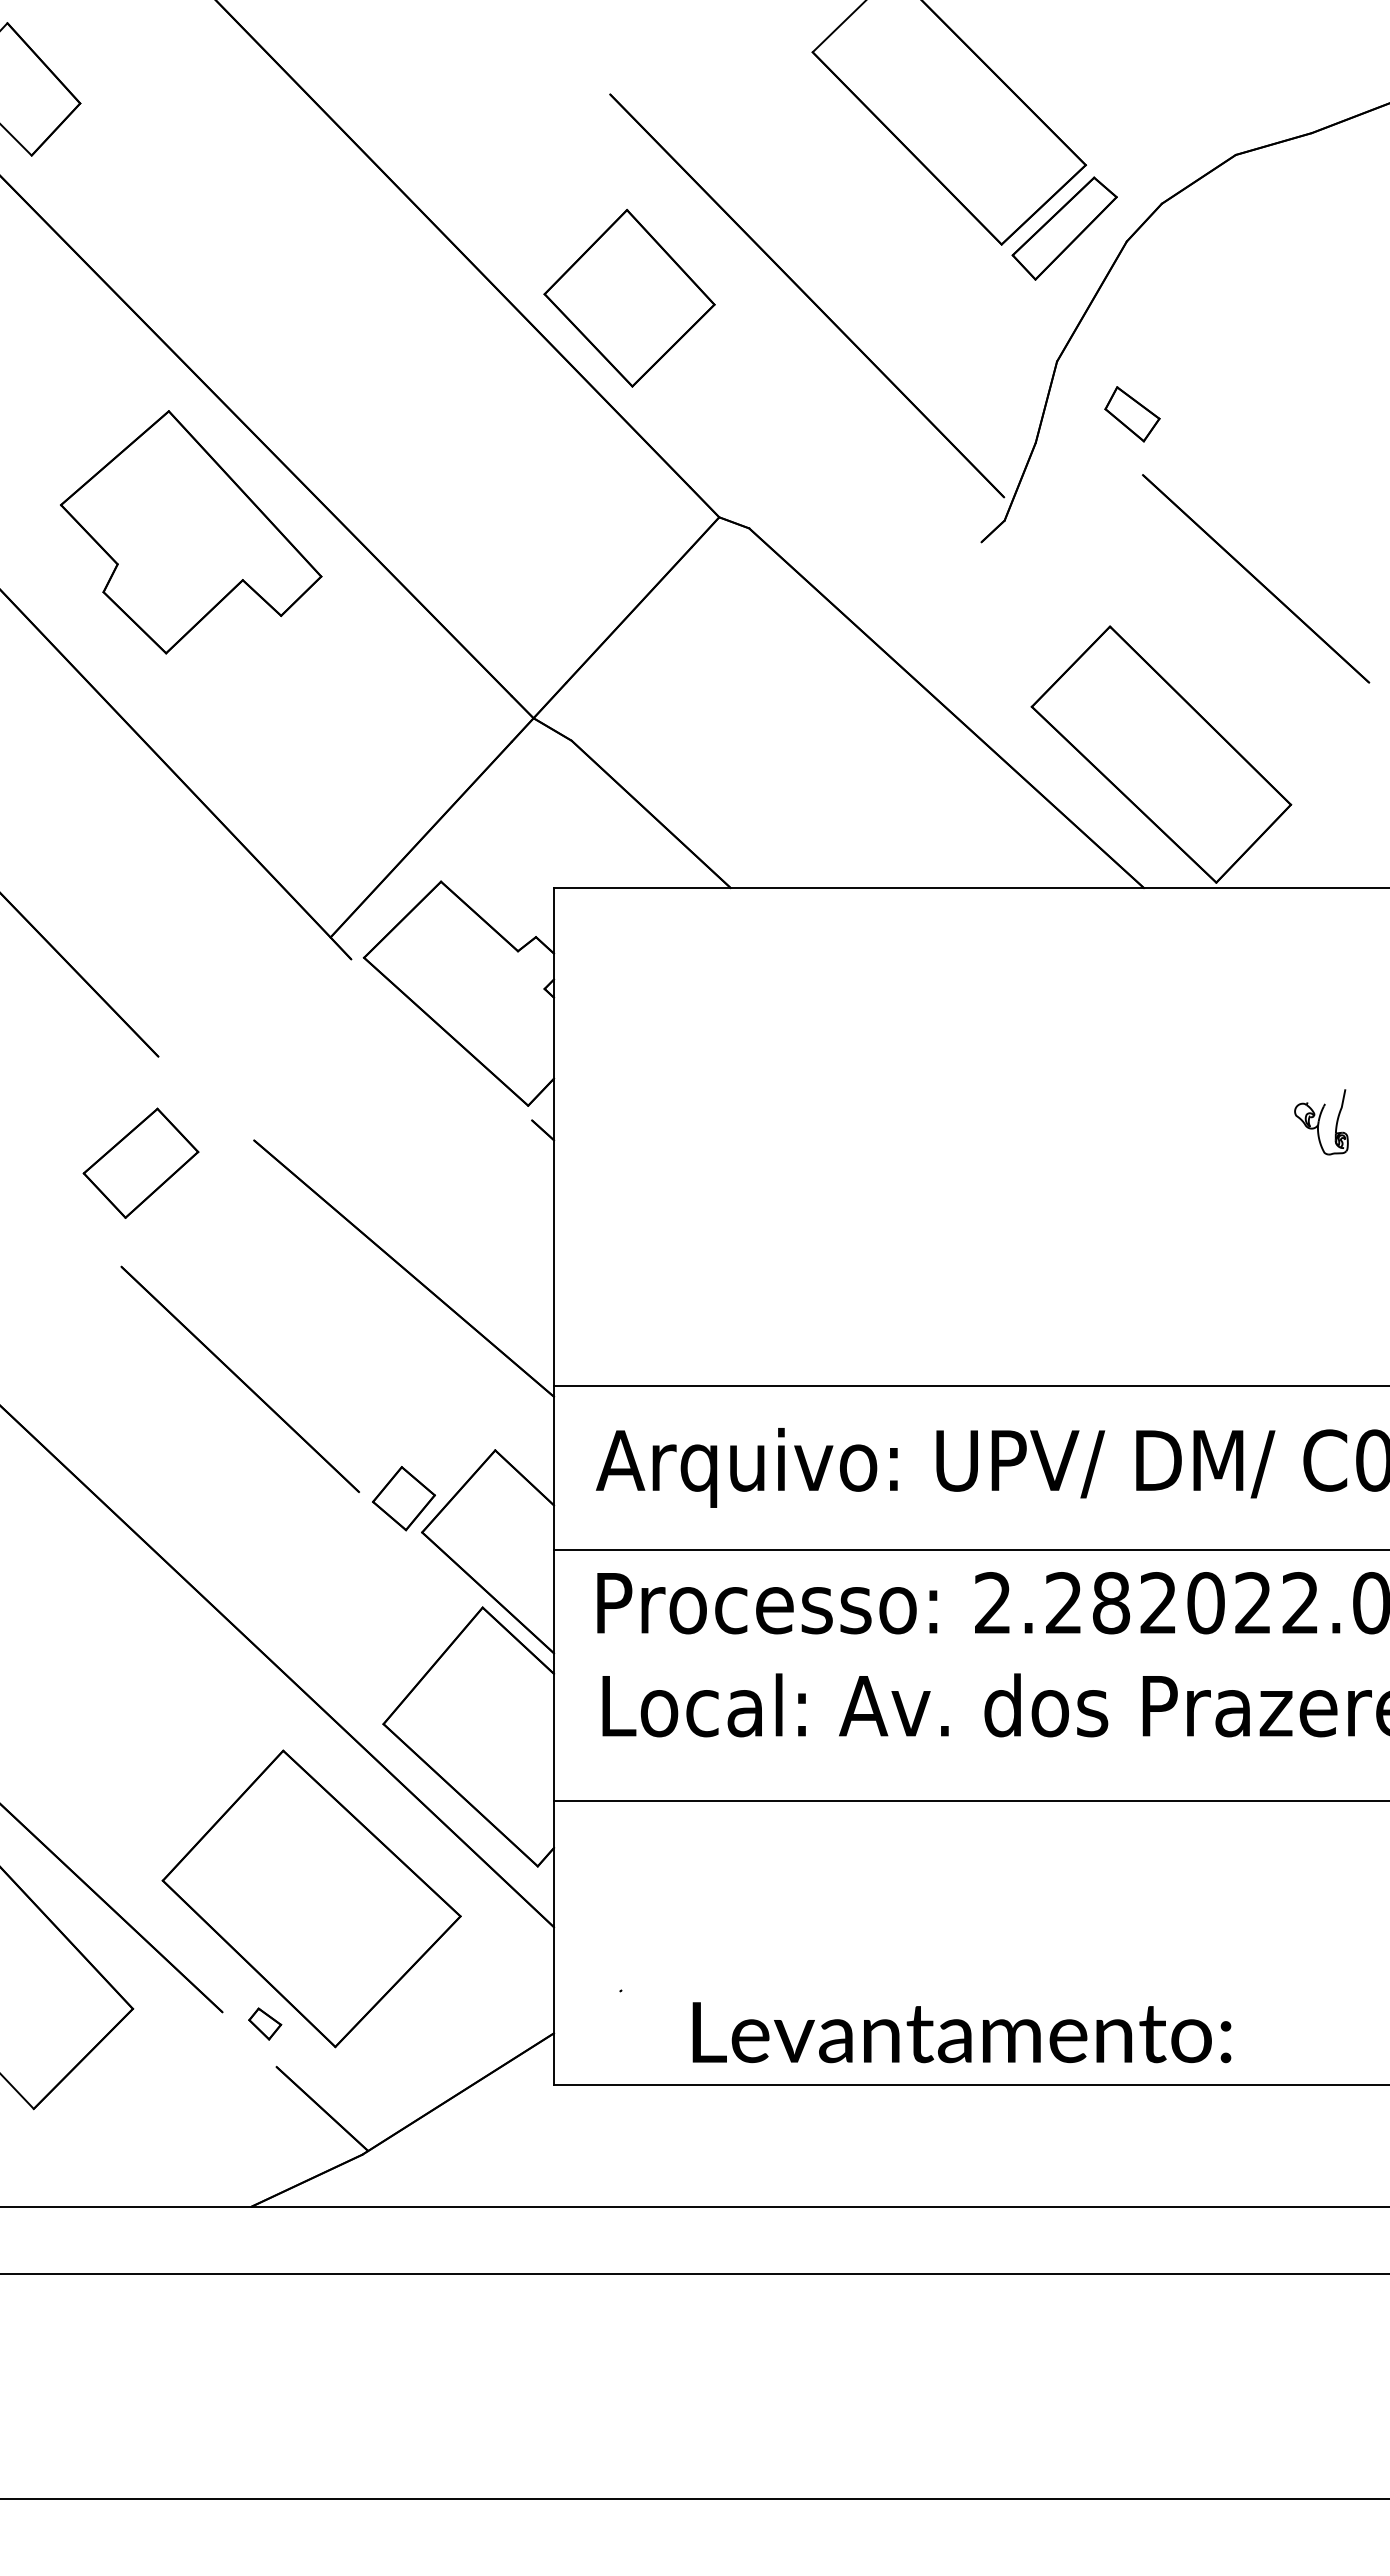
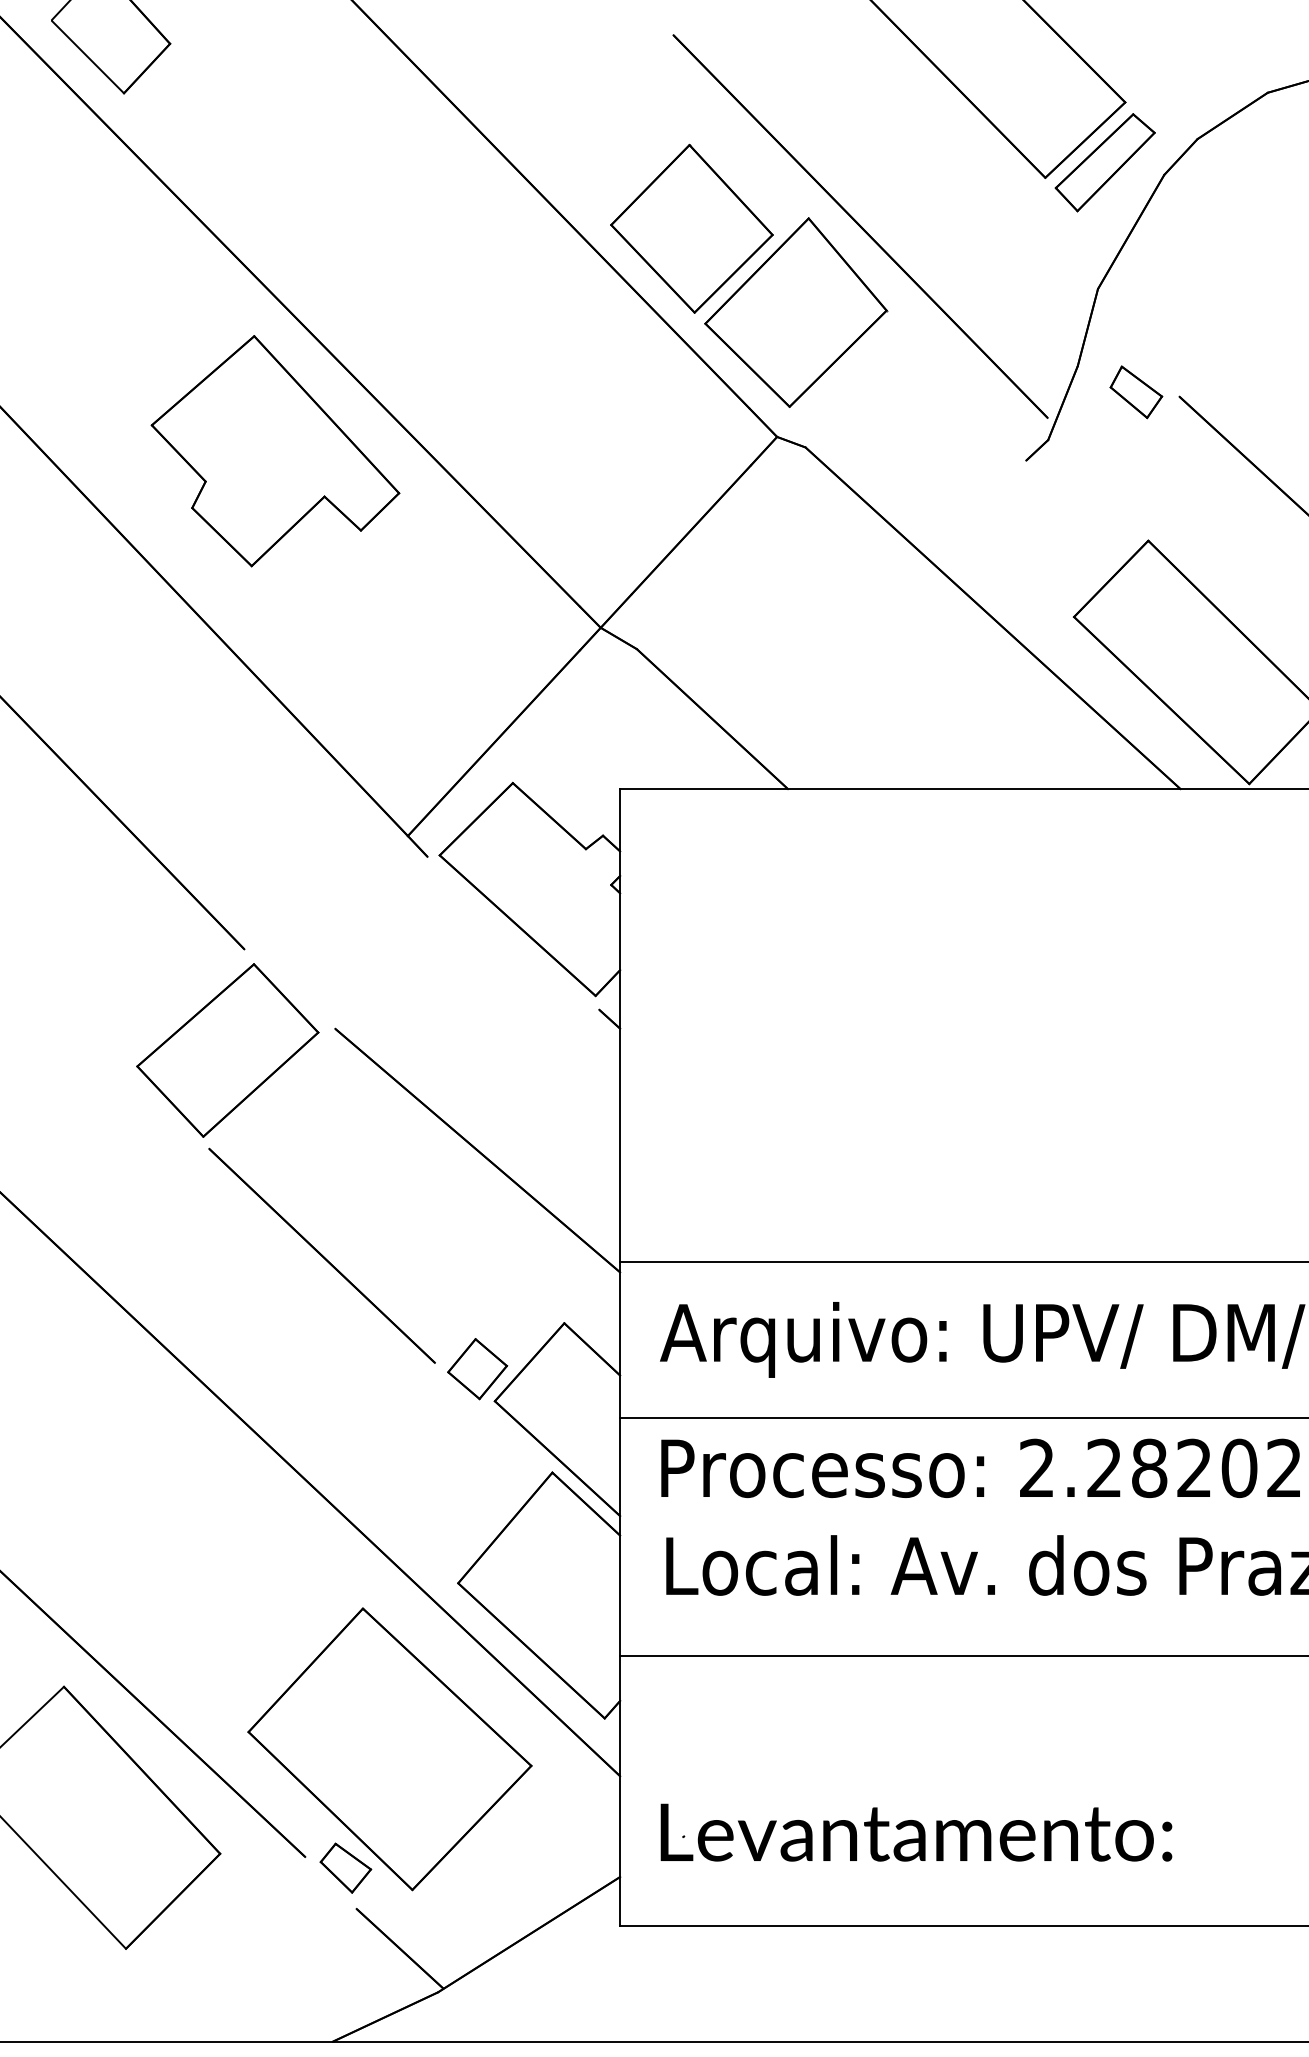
part: (739, 386) -> (796, 312), added
part: (1132, 414) -> (1136, 392), moved
part: (140, 1163) -> (227, 1050), size x1.67
part: (264, 2023) -> (345, 1867), size x1.67
text: (961, 2032) -> (916, 1832), moved

